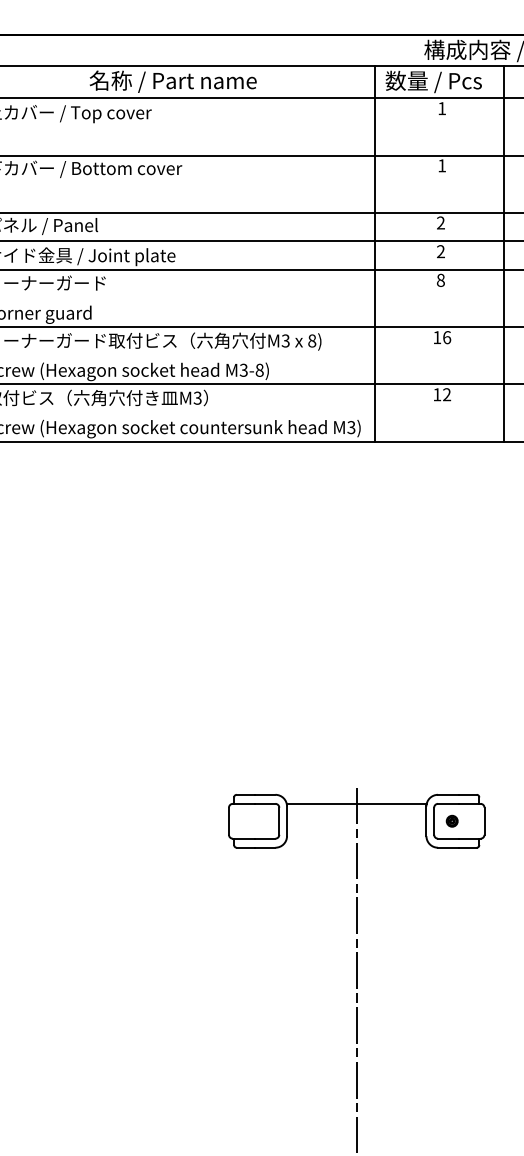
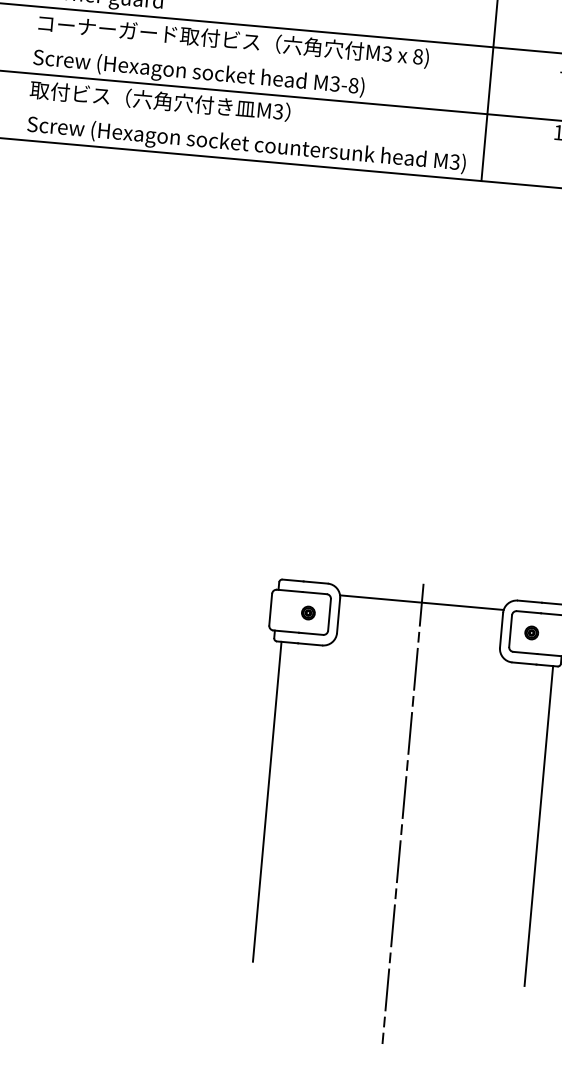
part: (260, 820) -> (307, 612), added
line: (240, 984) -> (267, 801), added
line: (472, 984) -> (538, 825), added

